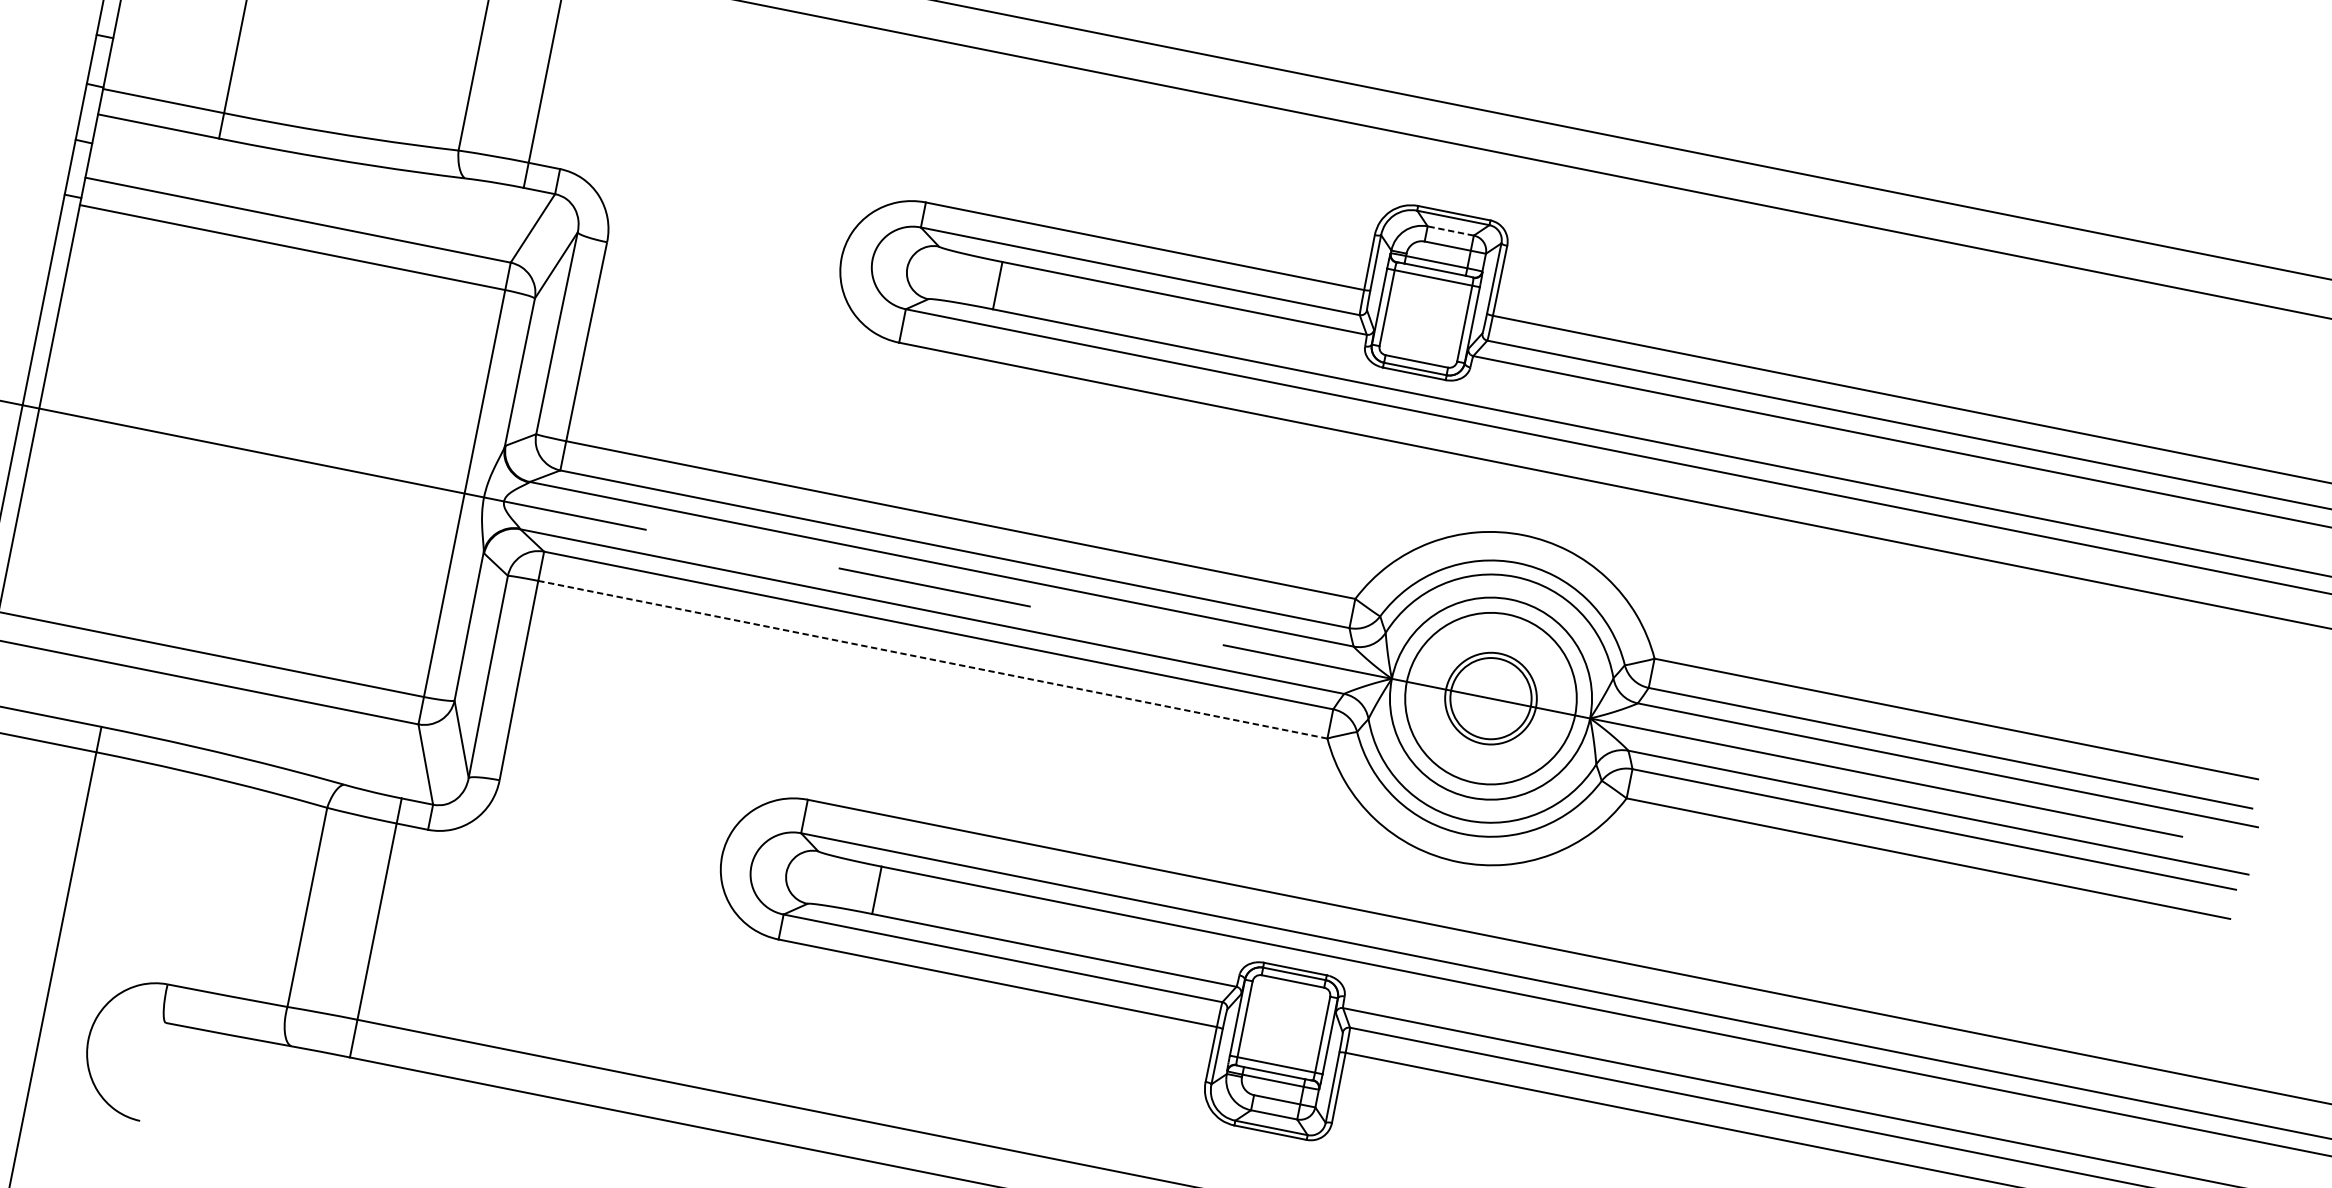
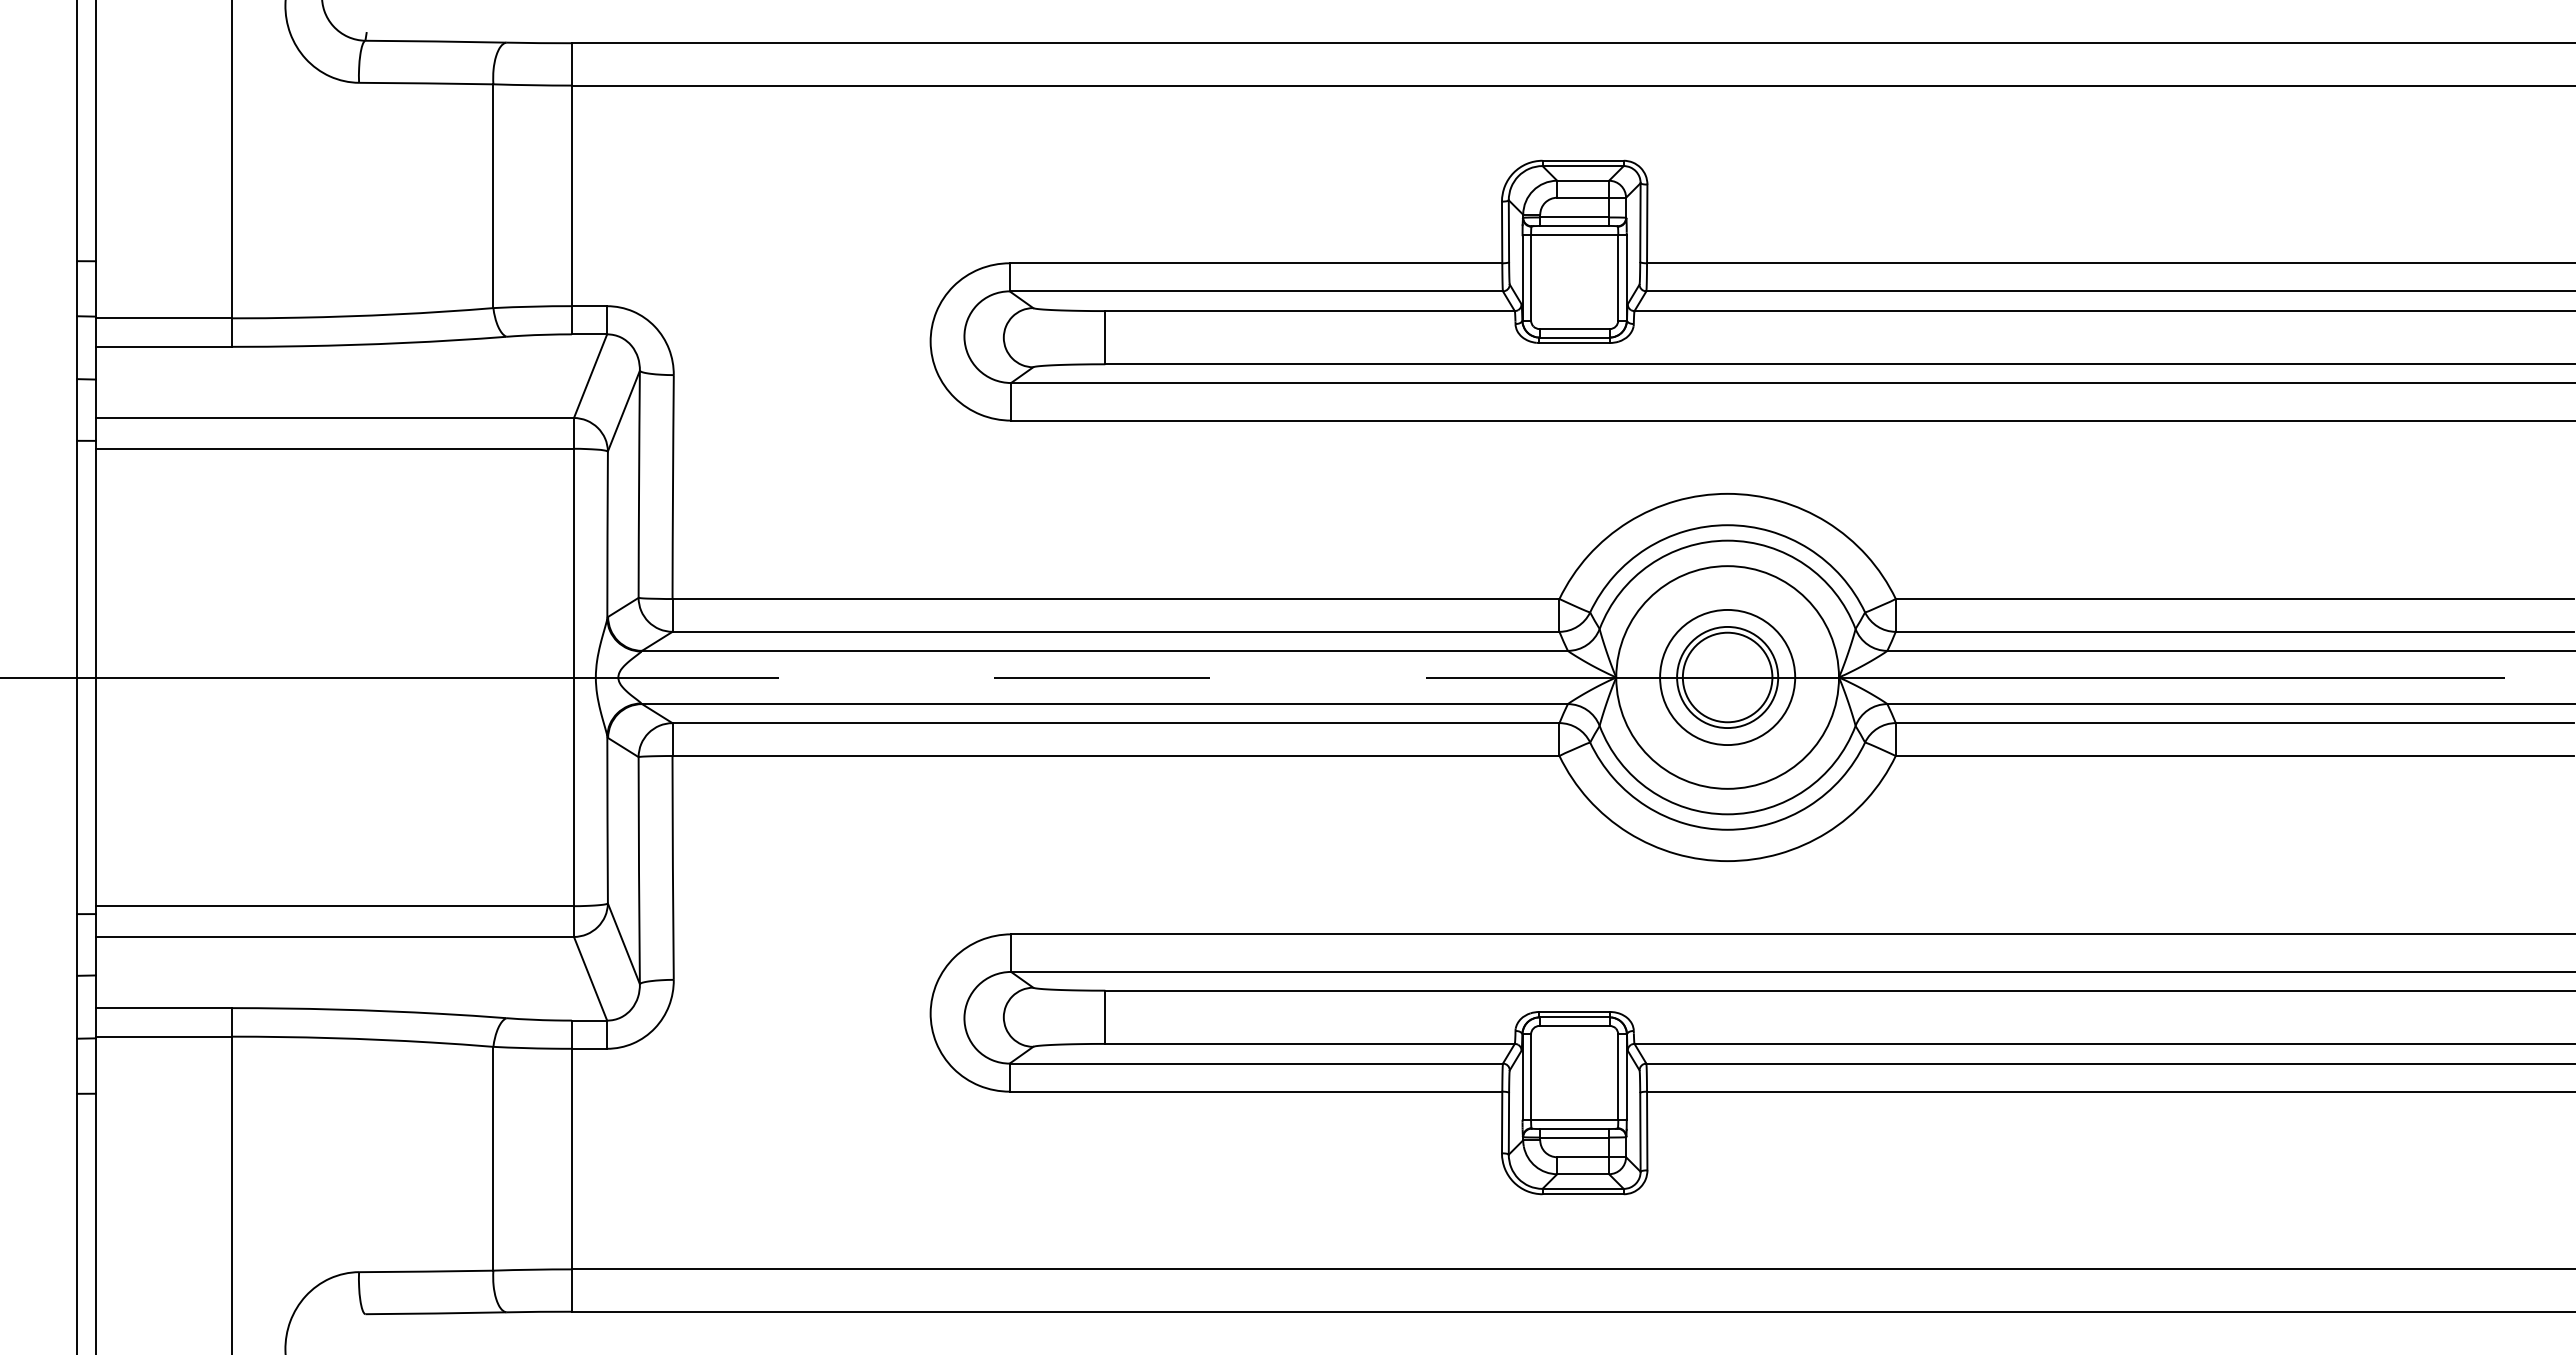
line: (1451, 230) -> (1583, 180), dashed -> solid
line: (932, 660) -> (1115, 756), dashed -> solid
circle: (1490, 698) -> (1727, 677), size x0.71

